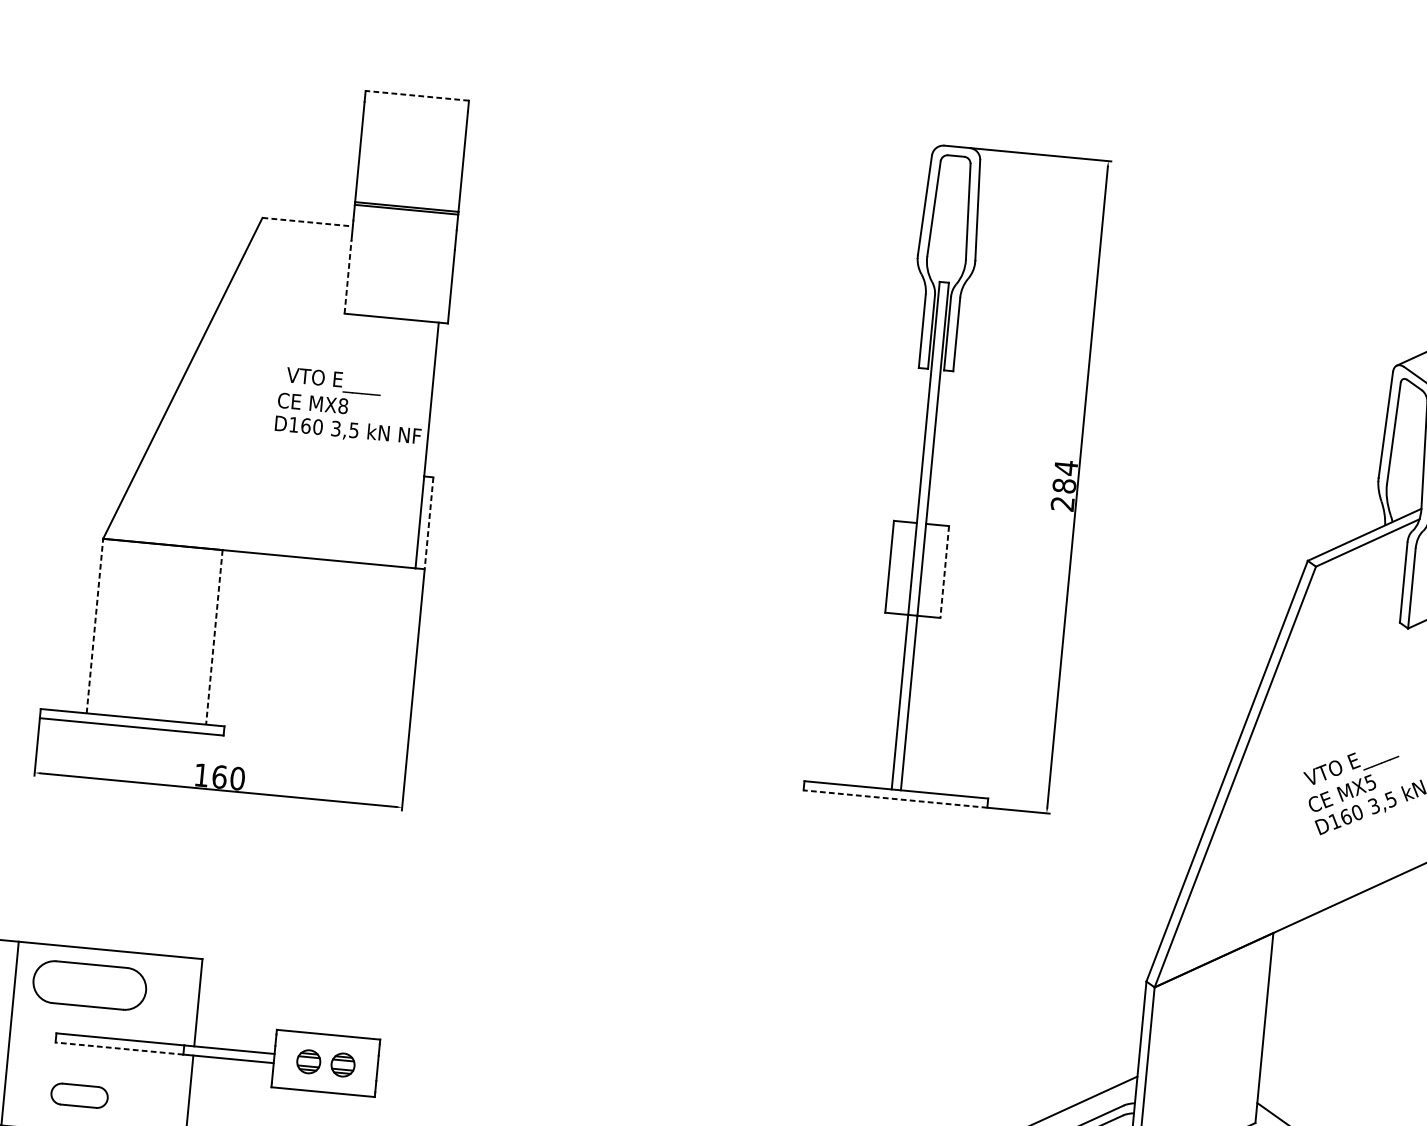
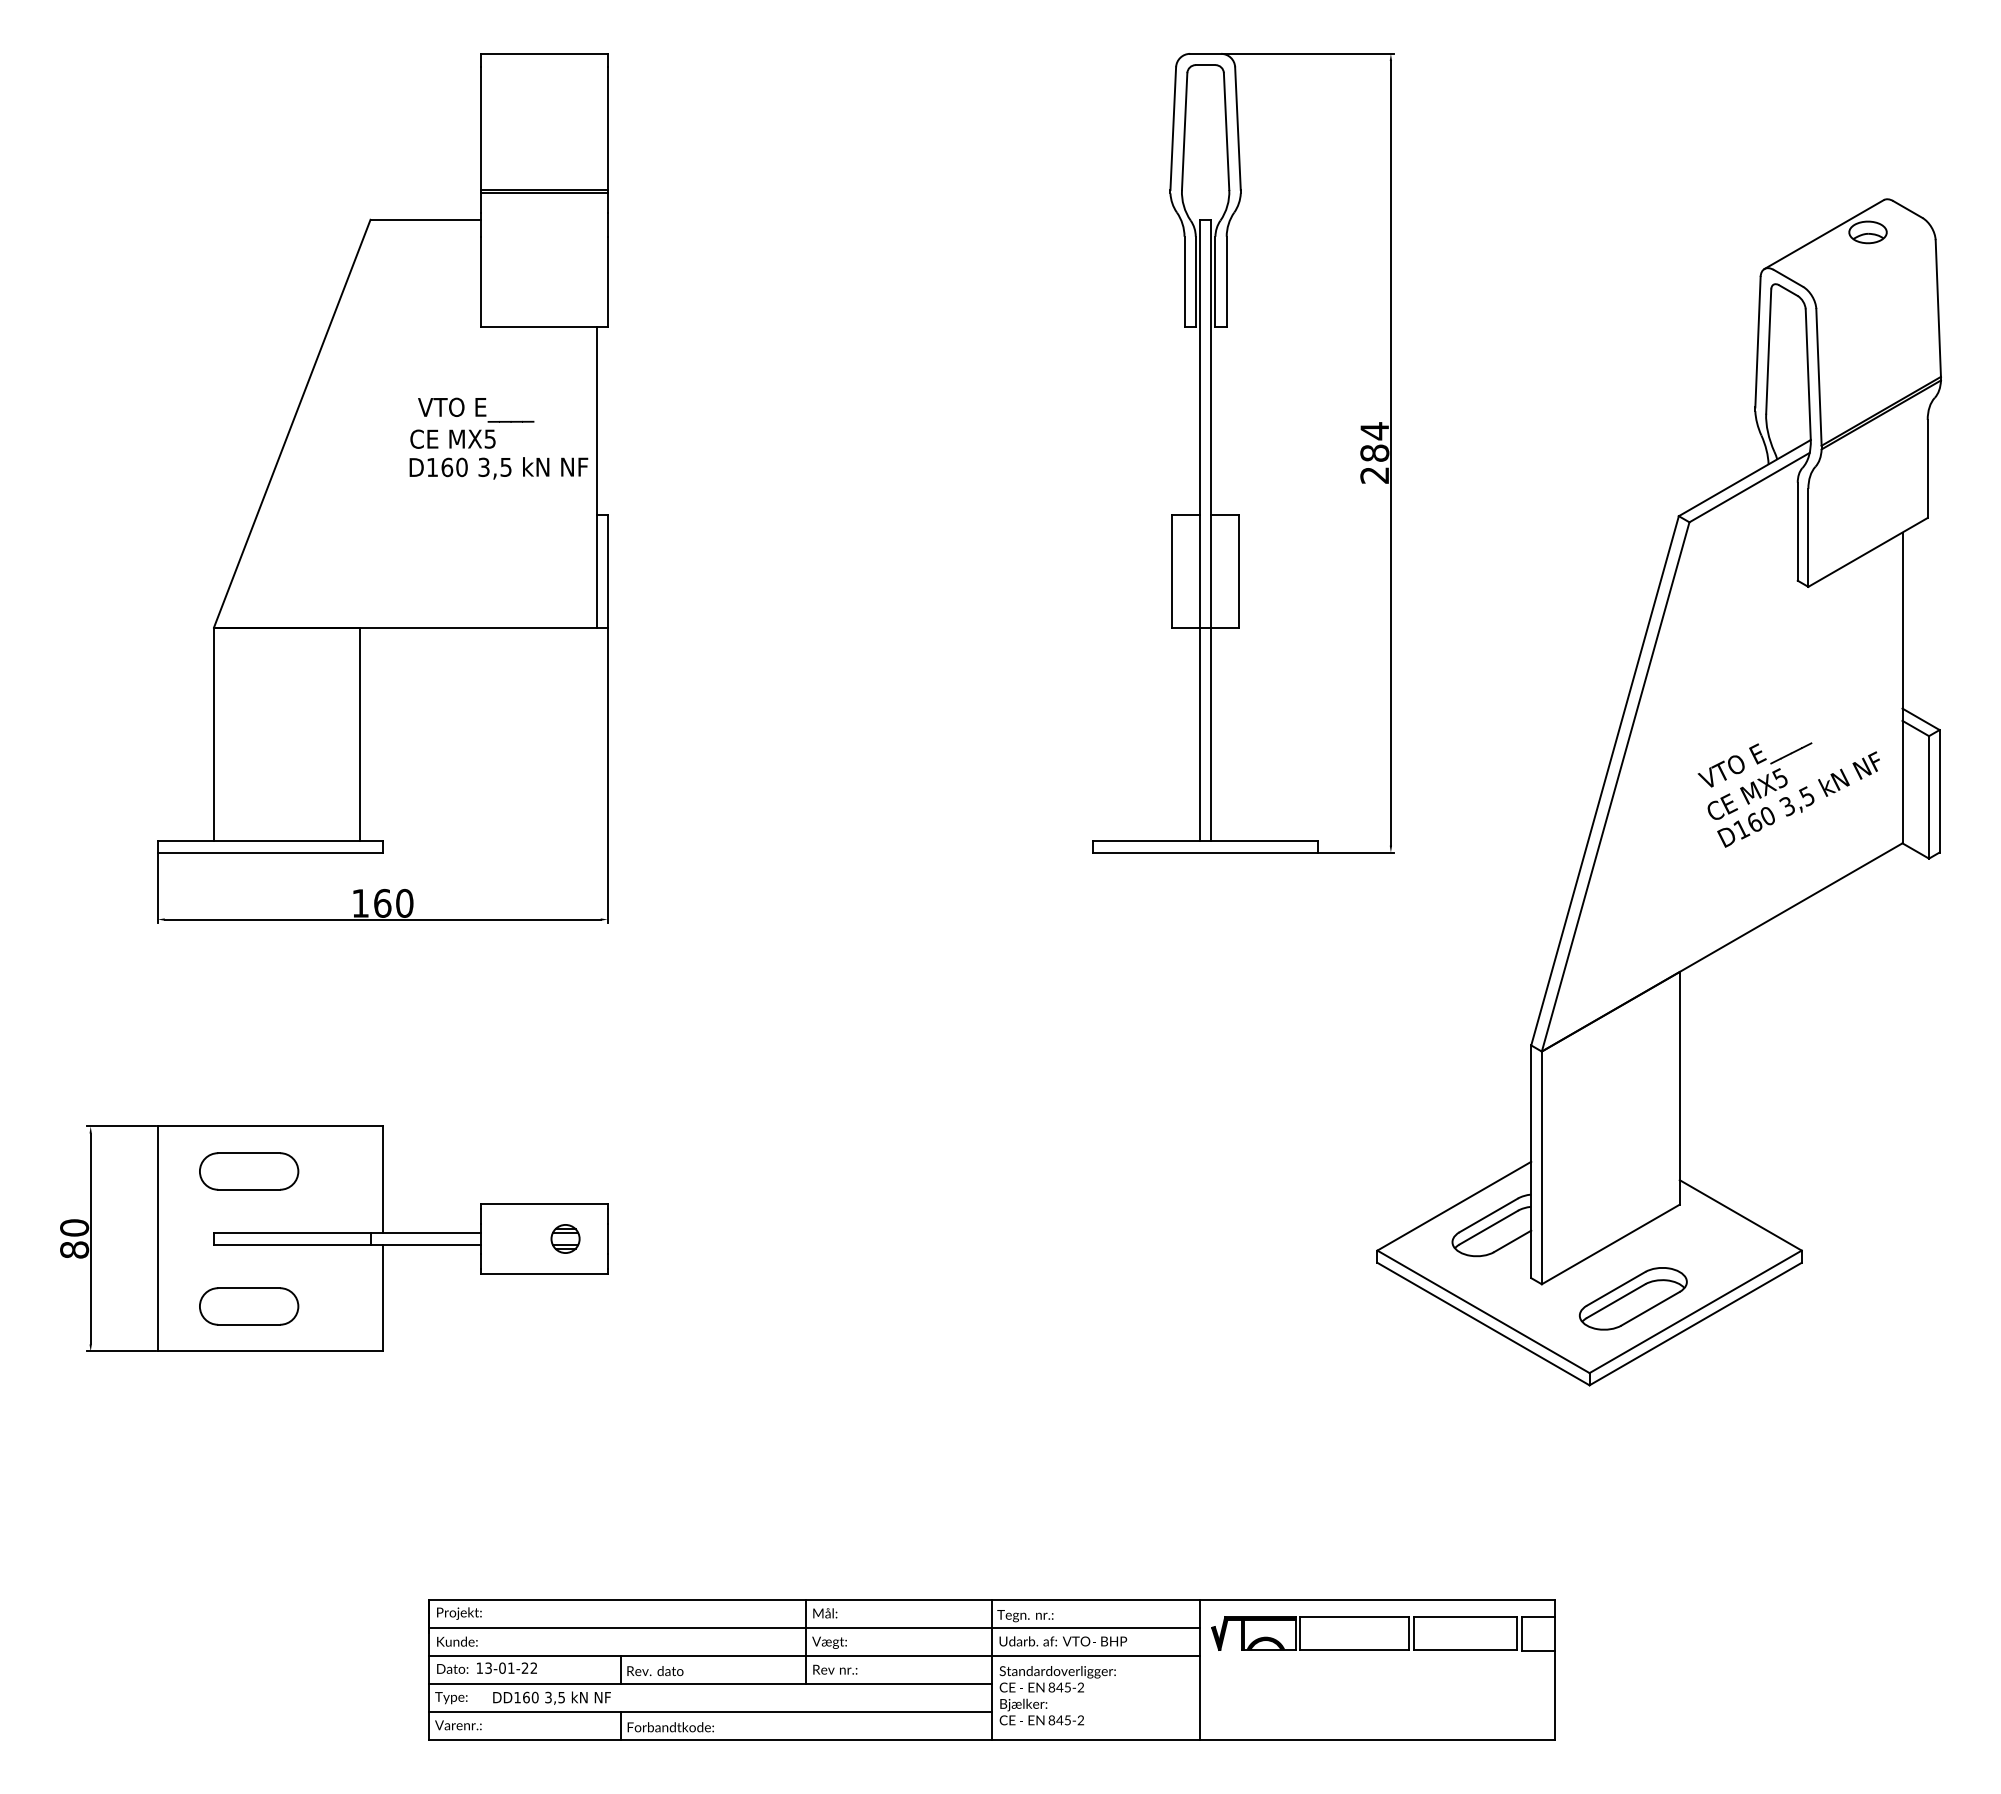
line: (416, 95) -> (543, 53), dashed -> solid
line: (308, 221) -> (426, 219), dashed -> solid
line: (348, 276) -> (481, 281), dashed -> solid
text: (343, 405) -> (490, 438), MX8 -> MX5
line: (428, 523) -> (607, 571), dashed -> solid
line: (944, 572) -> (1239, 571), dashed -> solid
line: (94, 626) -> (213, 734), dashed -> solid
line: (214, 637) -> (360, 734), dashed -> solid
line: (895, 798) -> (1205, 852), dashed -> solid
part: (90, 985) -> (249, 1171), size x0.71
line: (118, 1048) -> (291, 1244), dashed -> solid
part: (308, 1061) -> (523, 1238), removed
part: (79, 1095) -> (249, 1306), size x1.43

